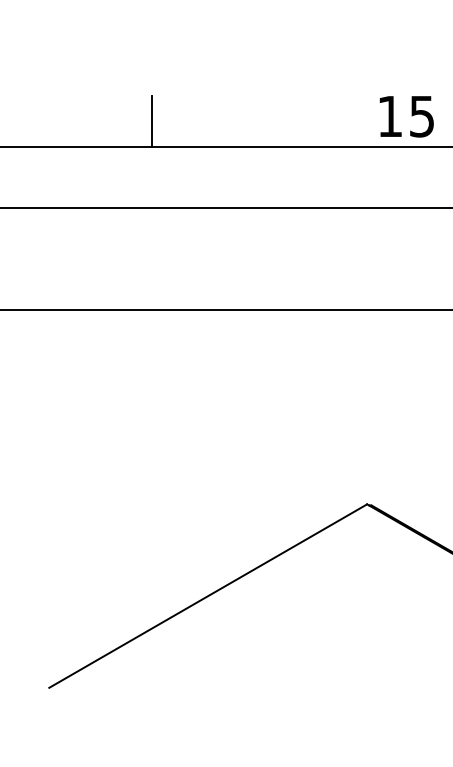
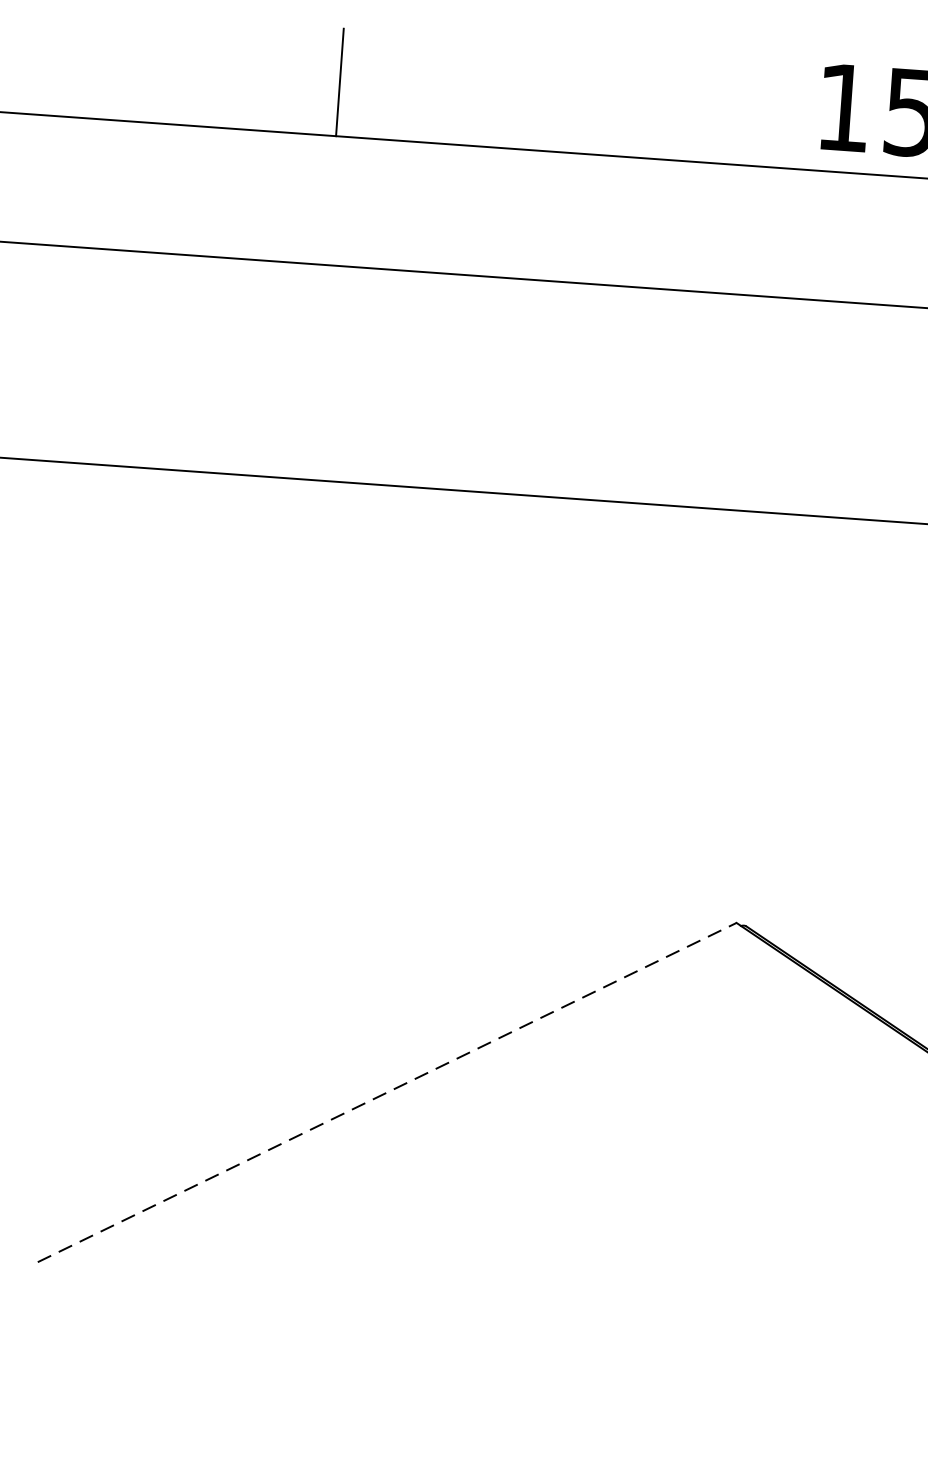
line: (208, 596) -> (387, 1093), solid -> dashed

